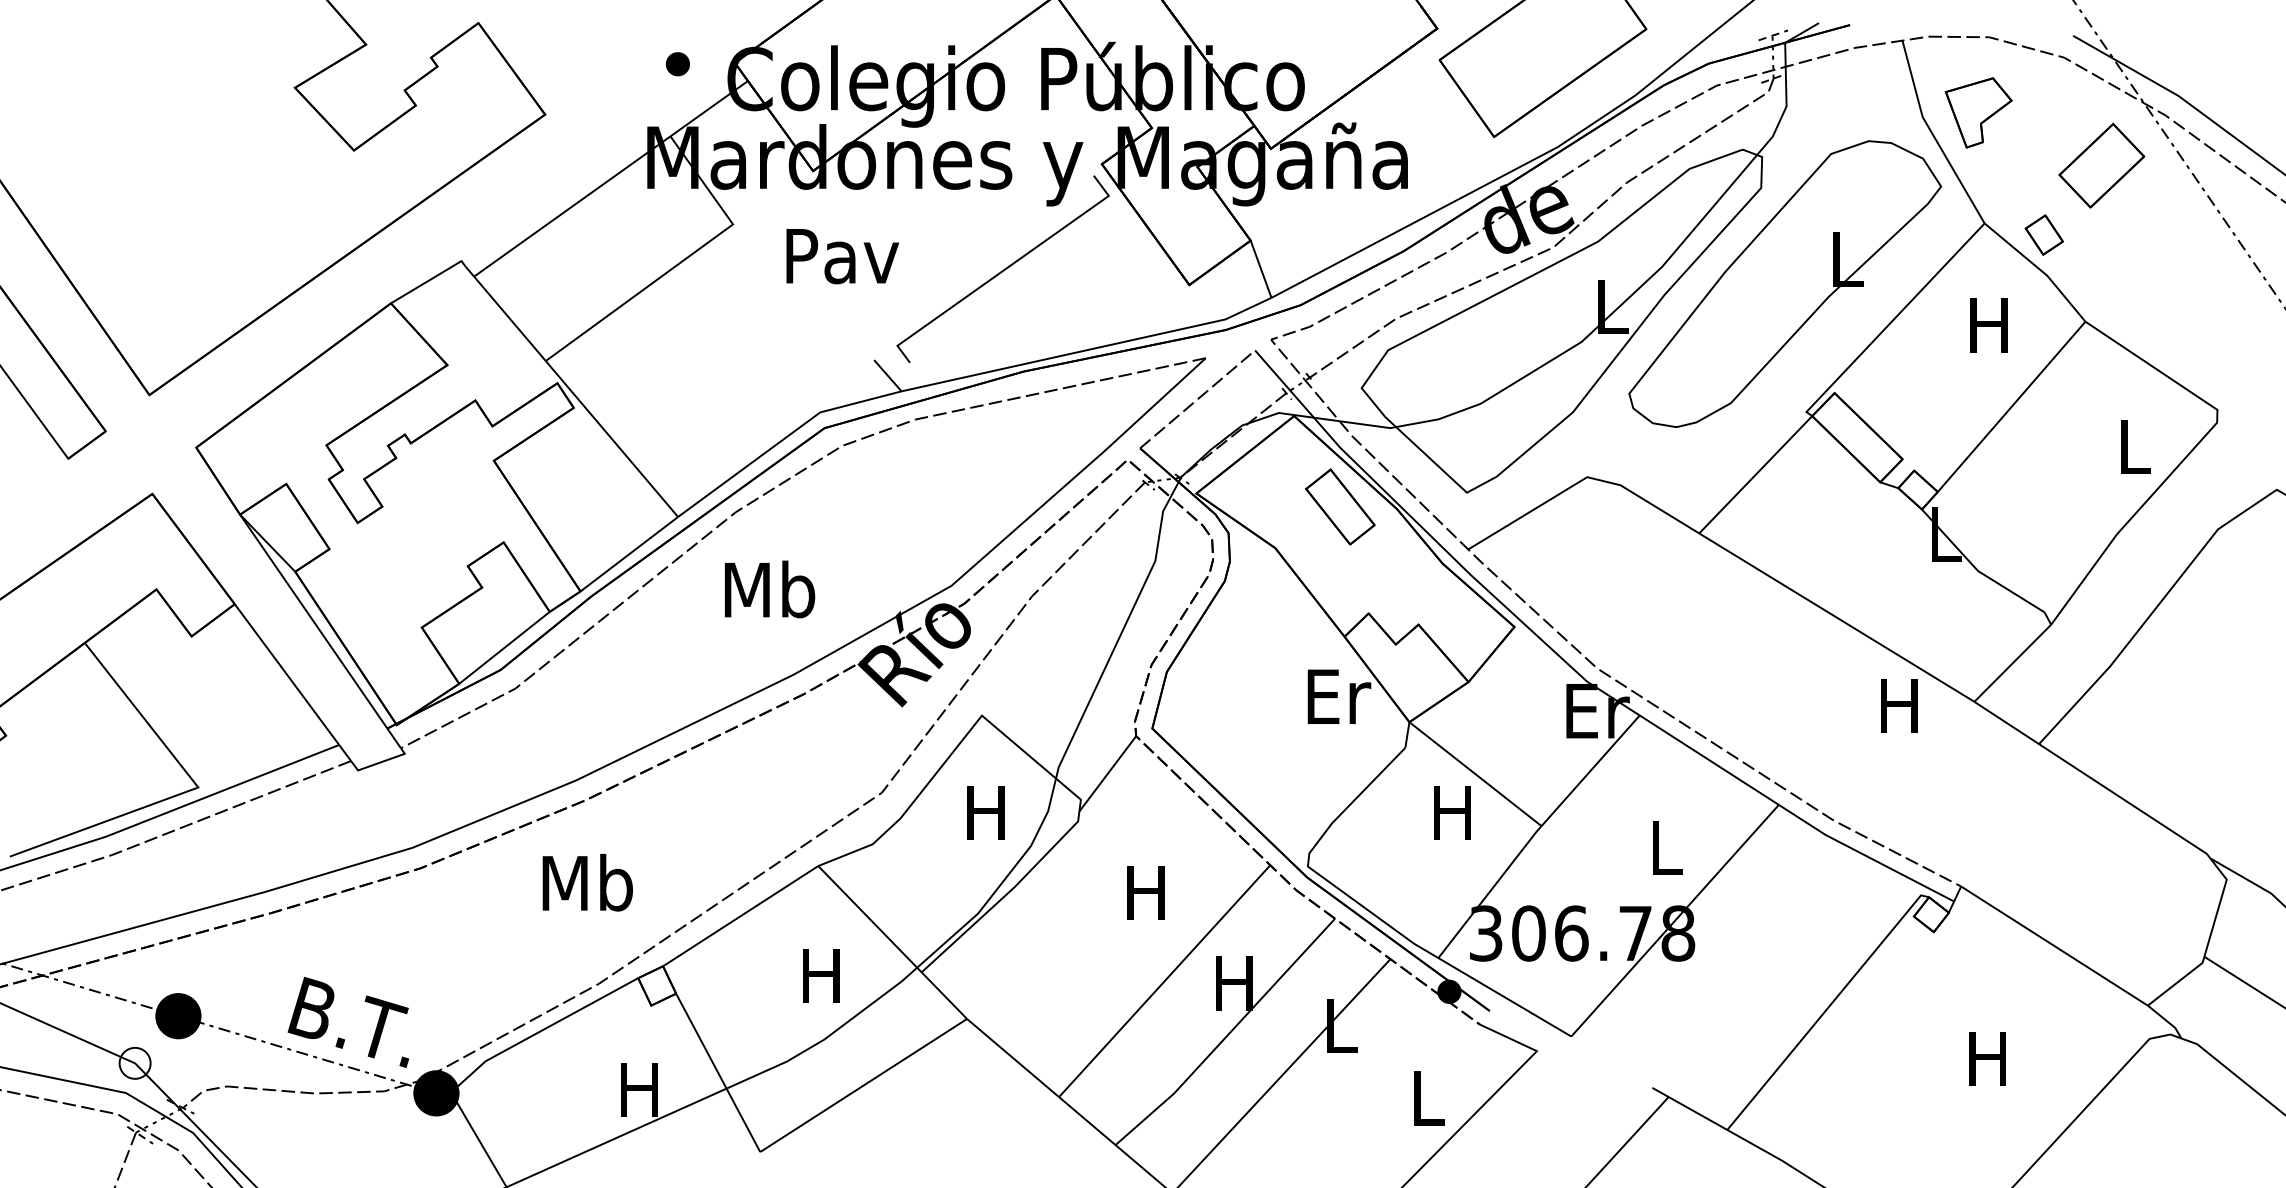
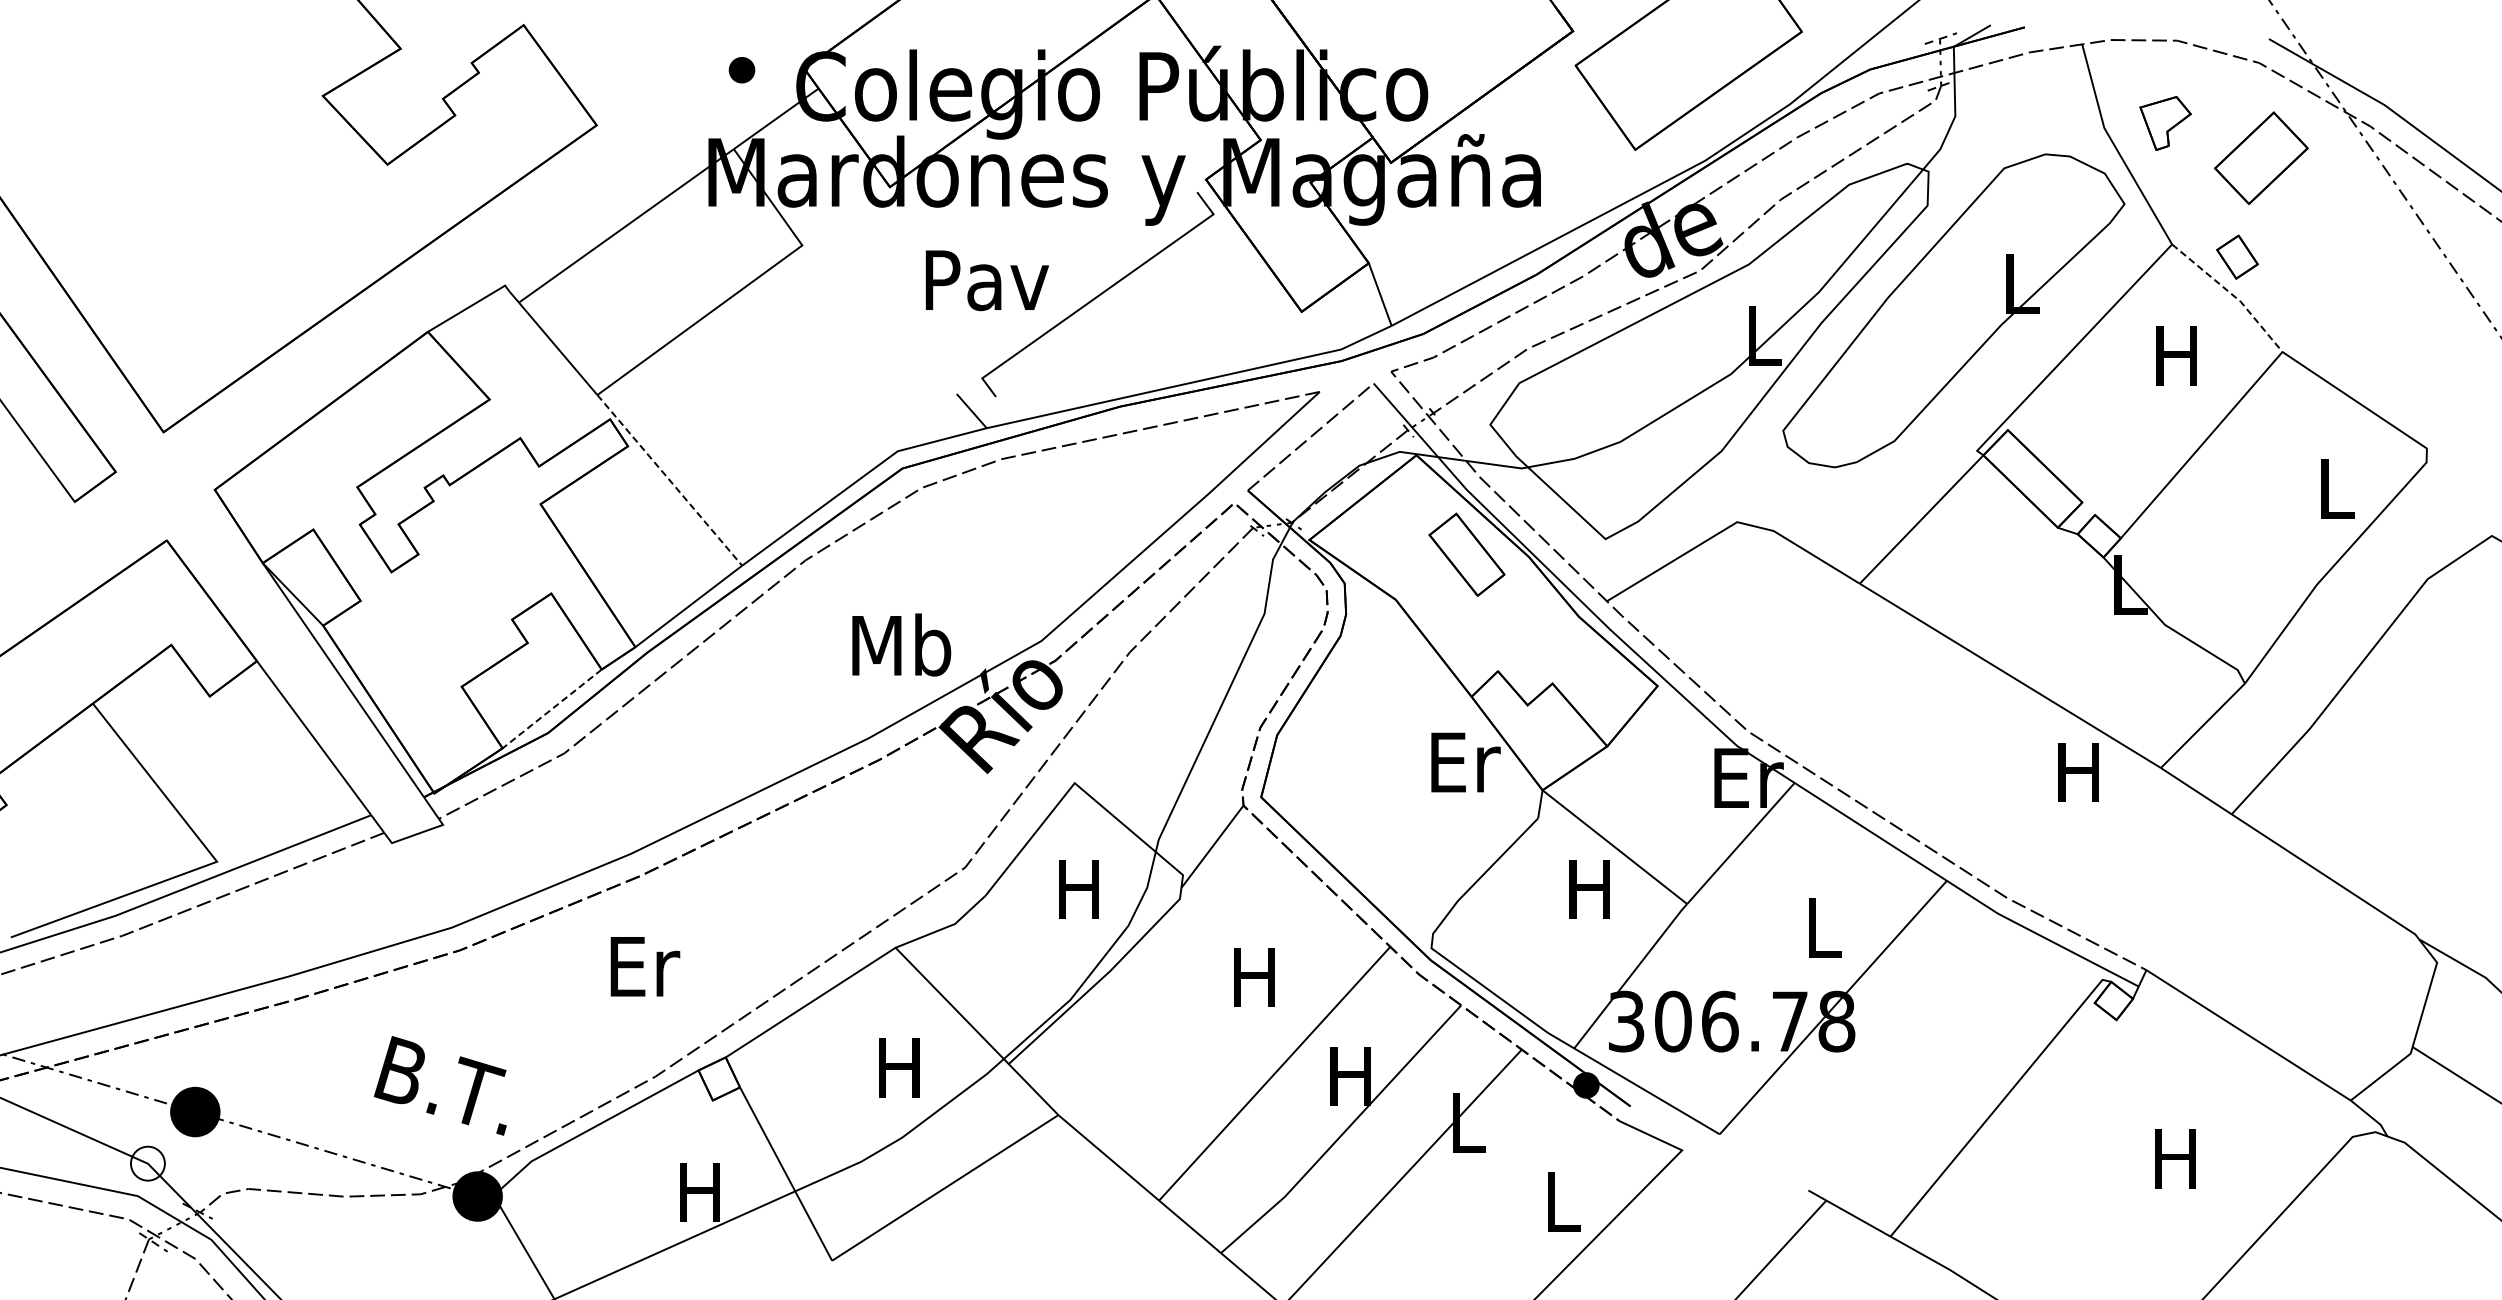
part: (1978, 112) -> (2165, 123), size x0.7
part: (2101, 165) -> (2261, 157), moved
text: (842, 256) -> (987, 280), moved
line: (2039, 269) -> (2232, 294), solid -> dashed
line: (611, 439) -> (669, 480), solid -> dashed
text: (769, 588) -> (901, 644), moved
line: (503, 648) -> (551, 709), solid -> dashed
text: (587, 882) -> (643, 965), Mb -> Er
text: (347, 1022) -> (439, 1085), moved

